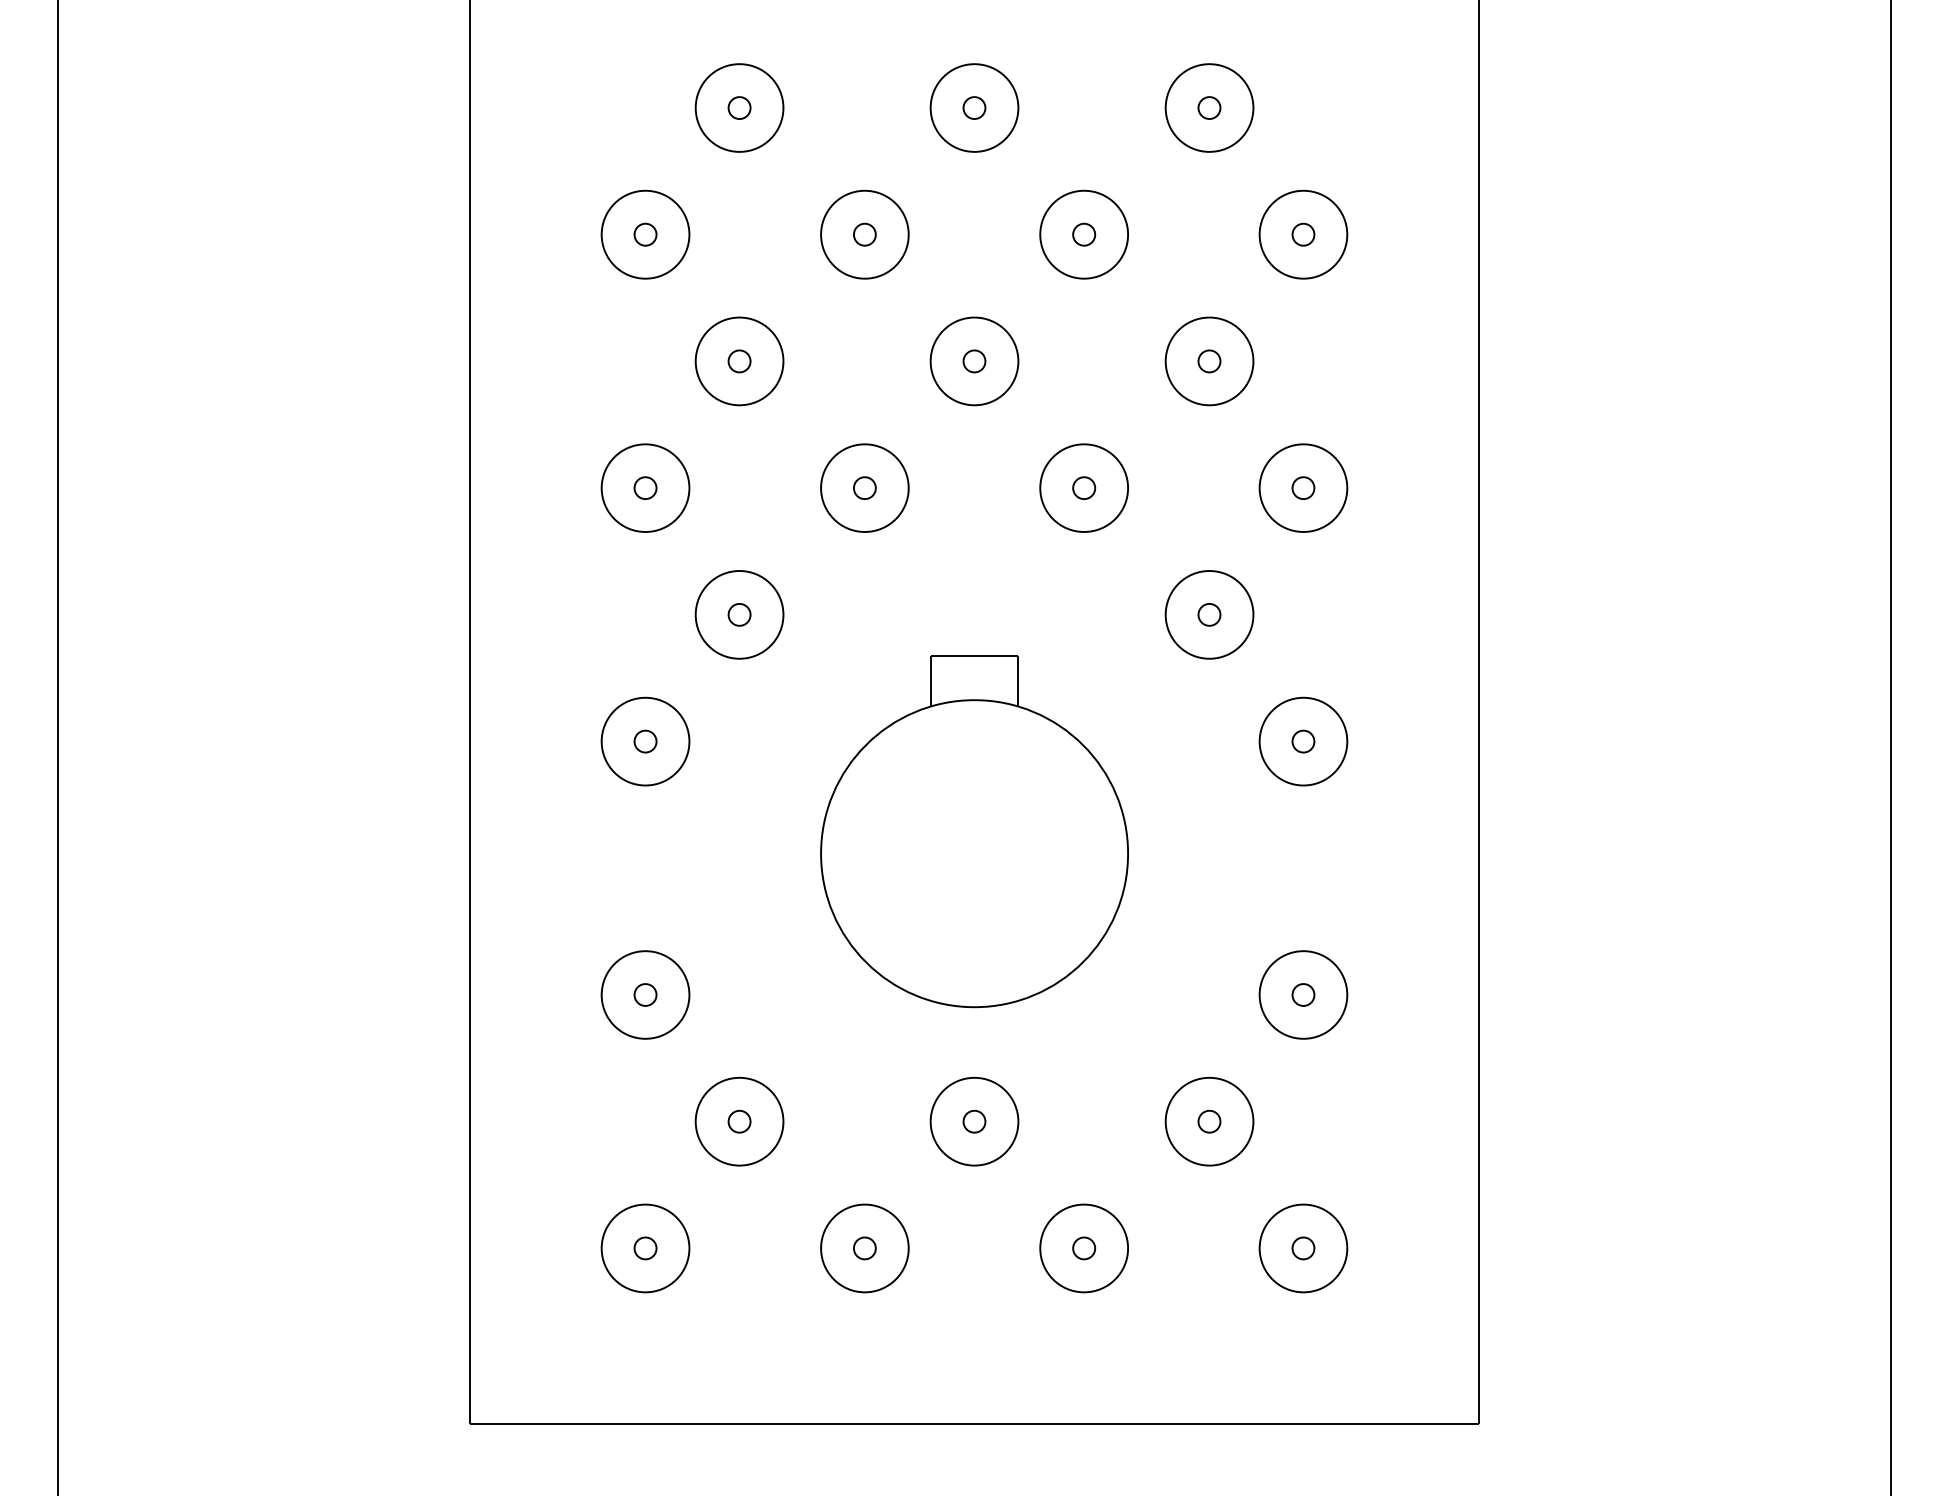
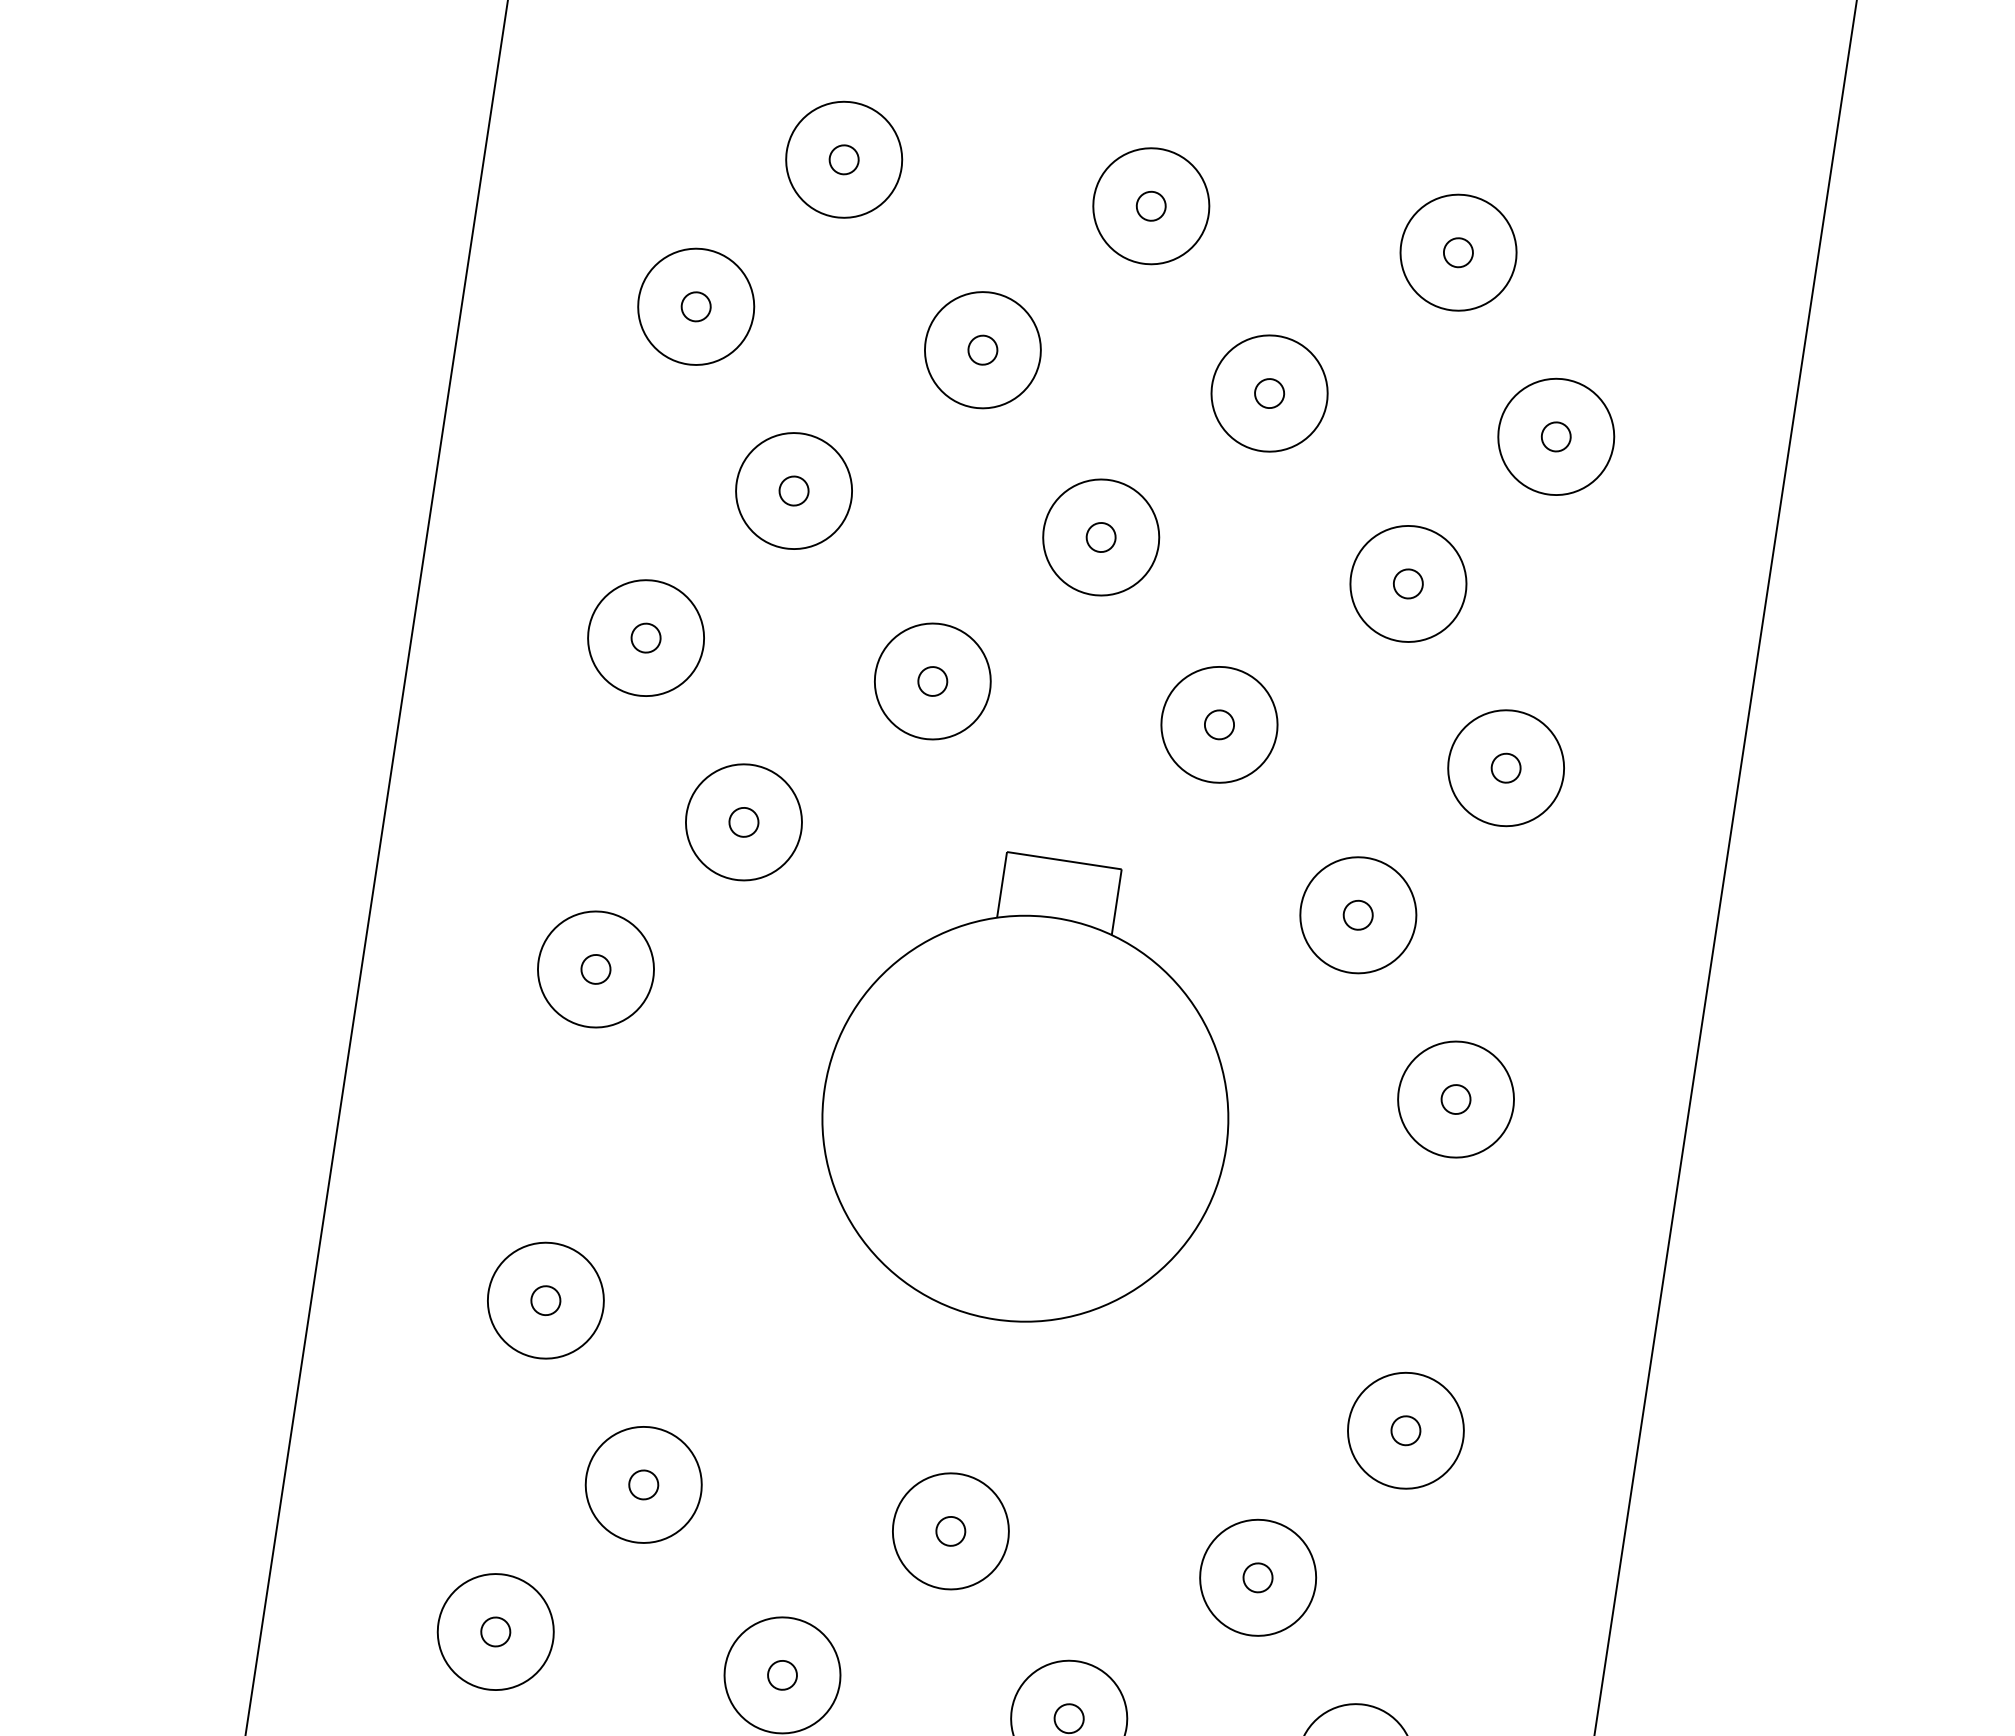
part: (974, 831) -> (1029, 1089), moved

